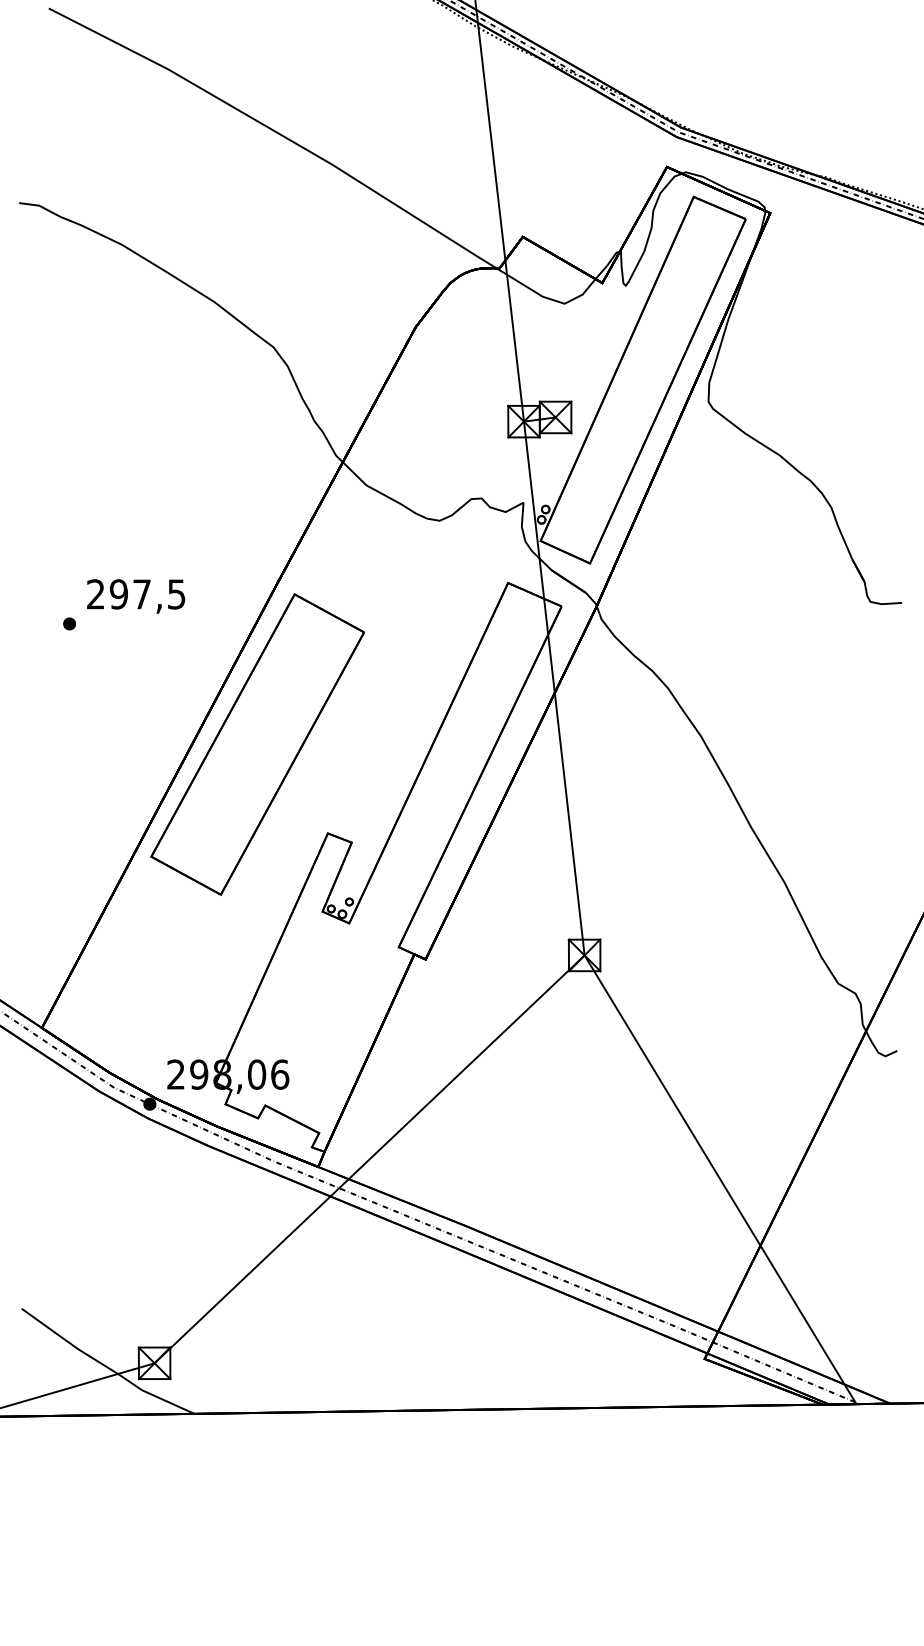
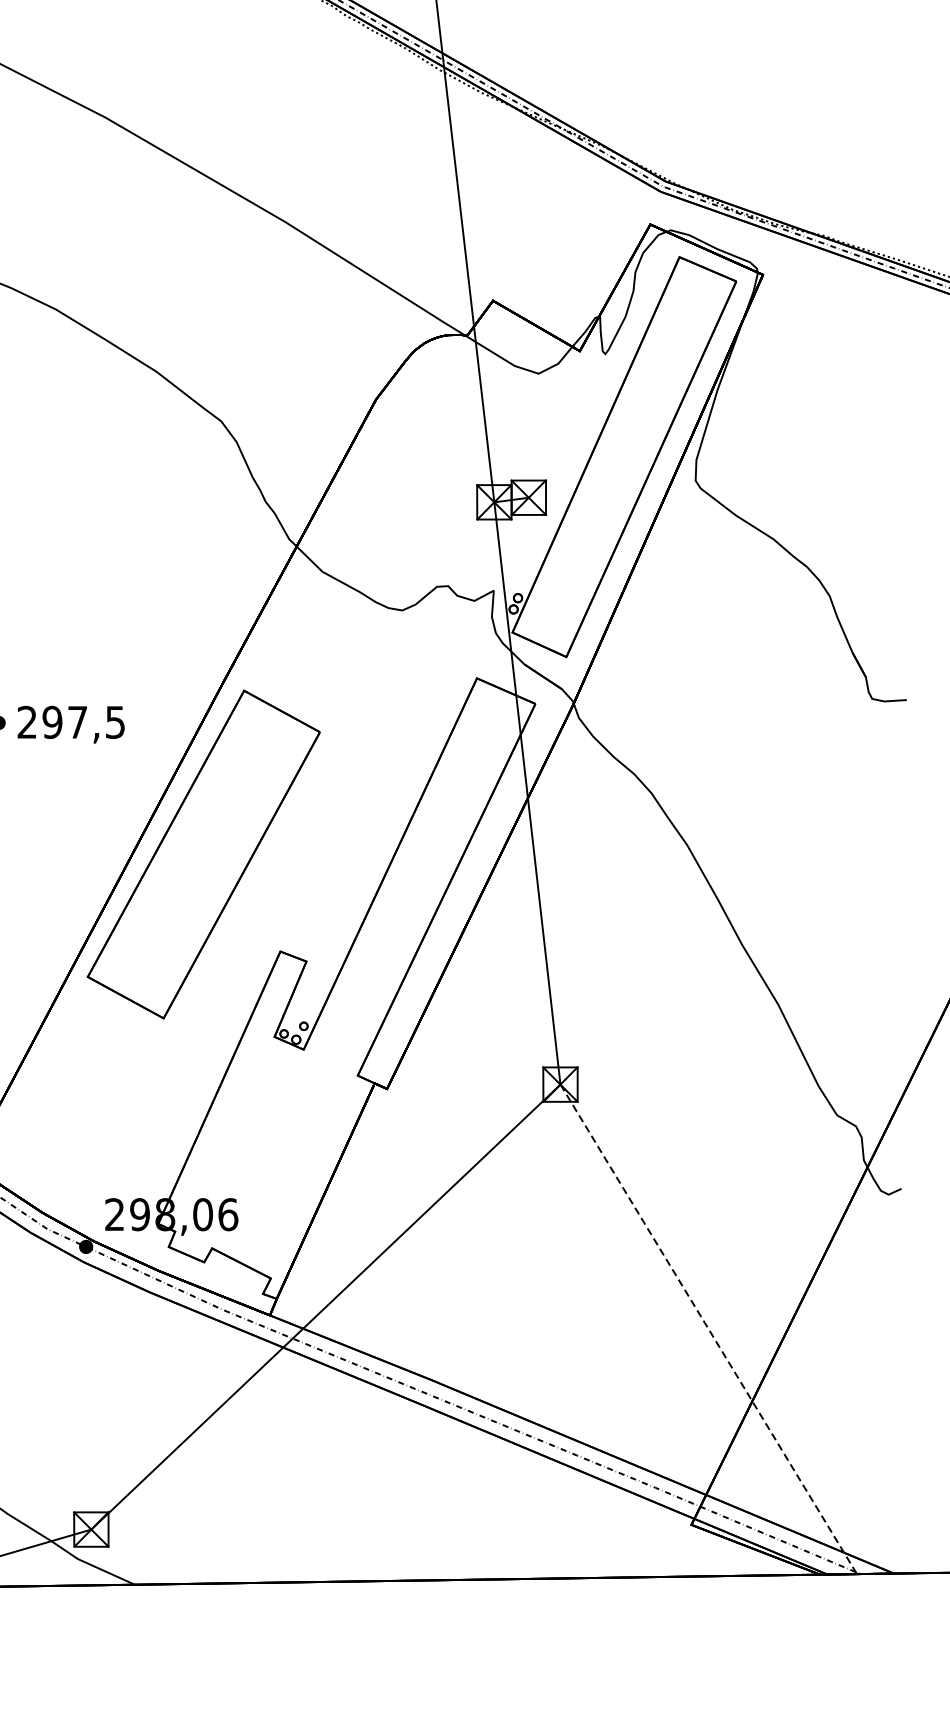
text: (136, 596) -> (71, 724), moved
line: (720, 1180) -> (708, 1330), solid -> dashed

